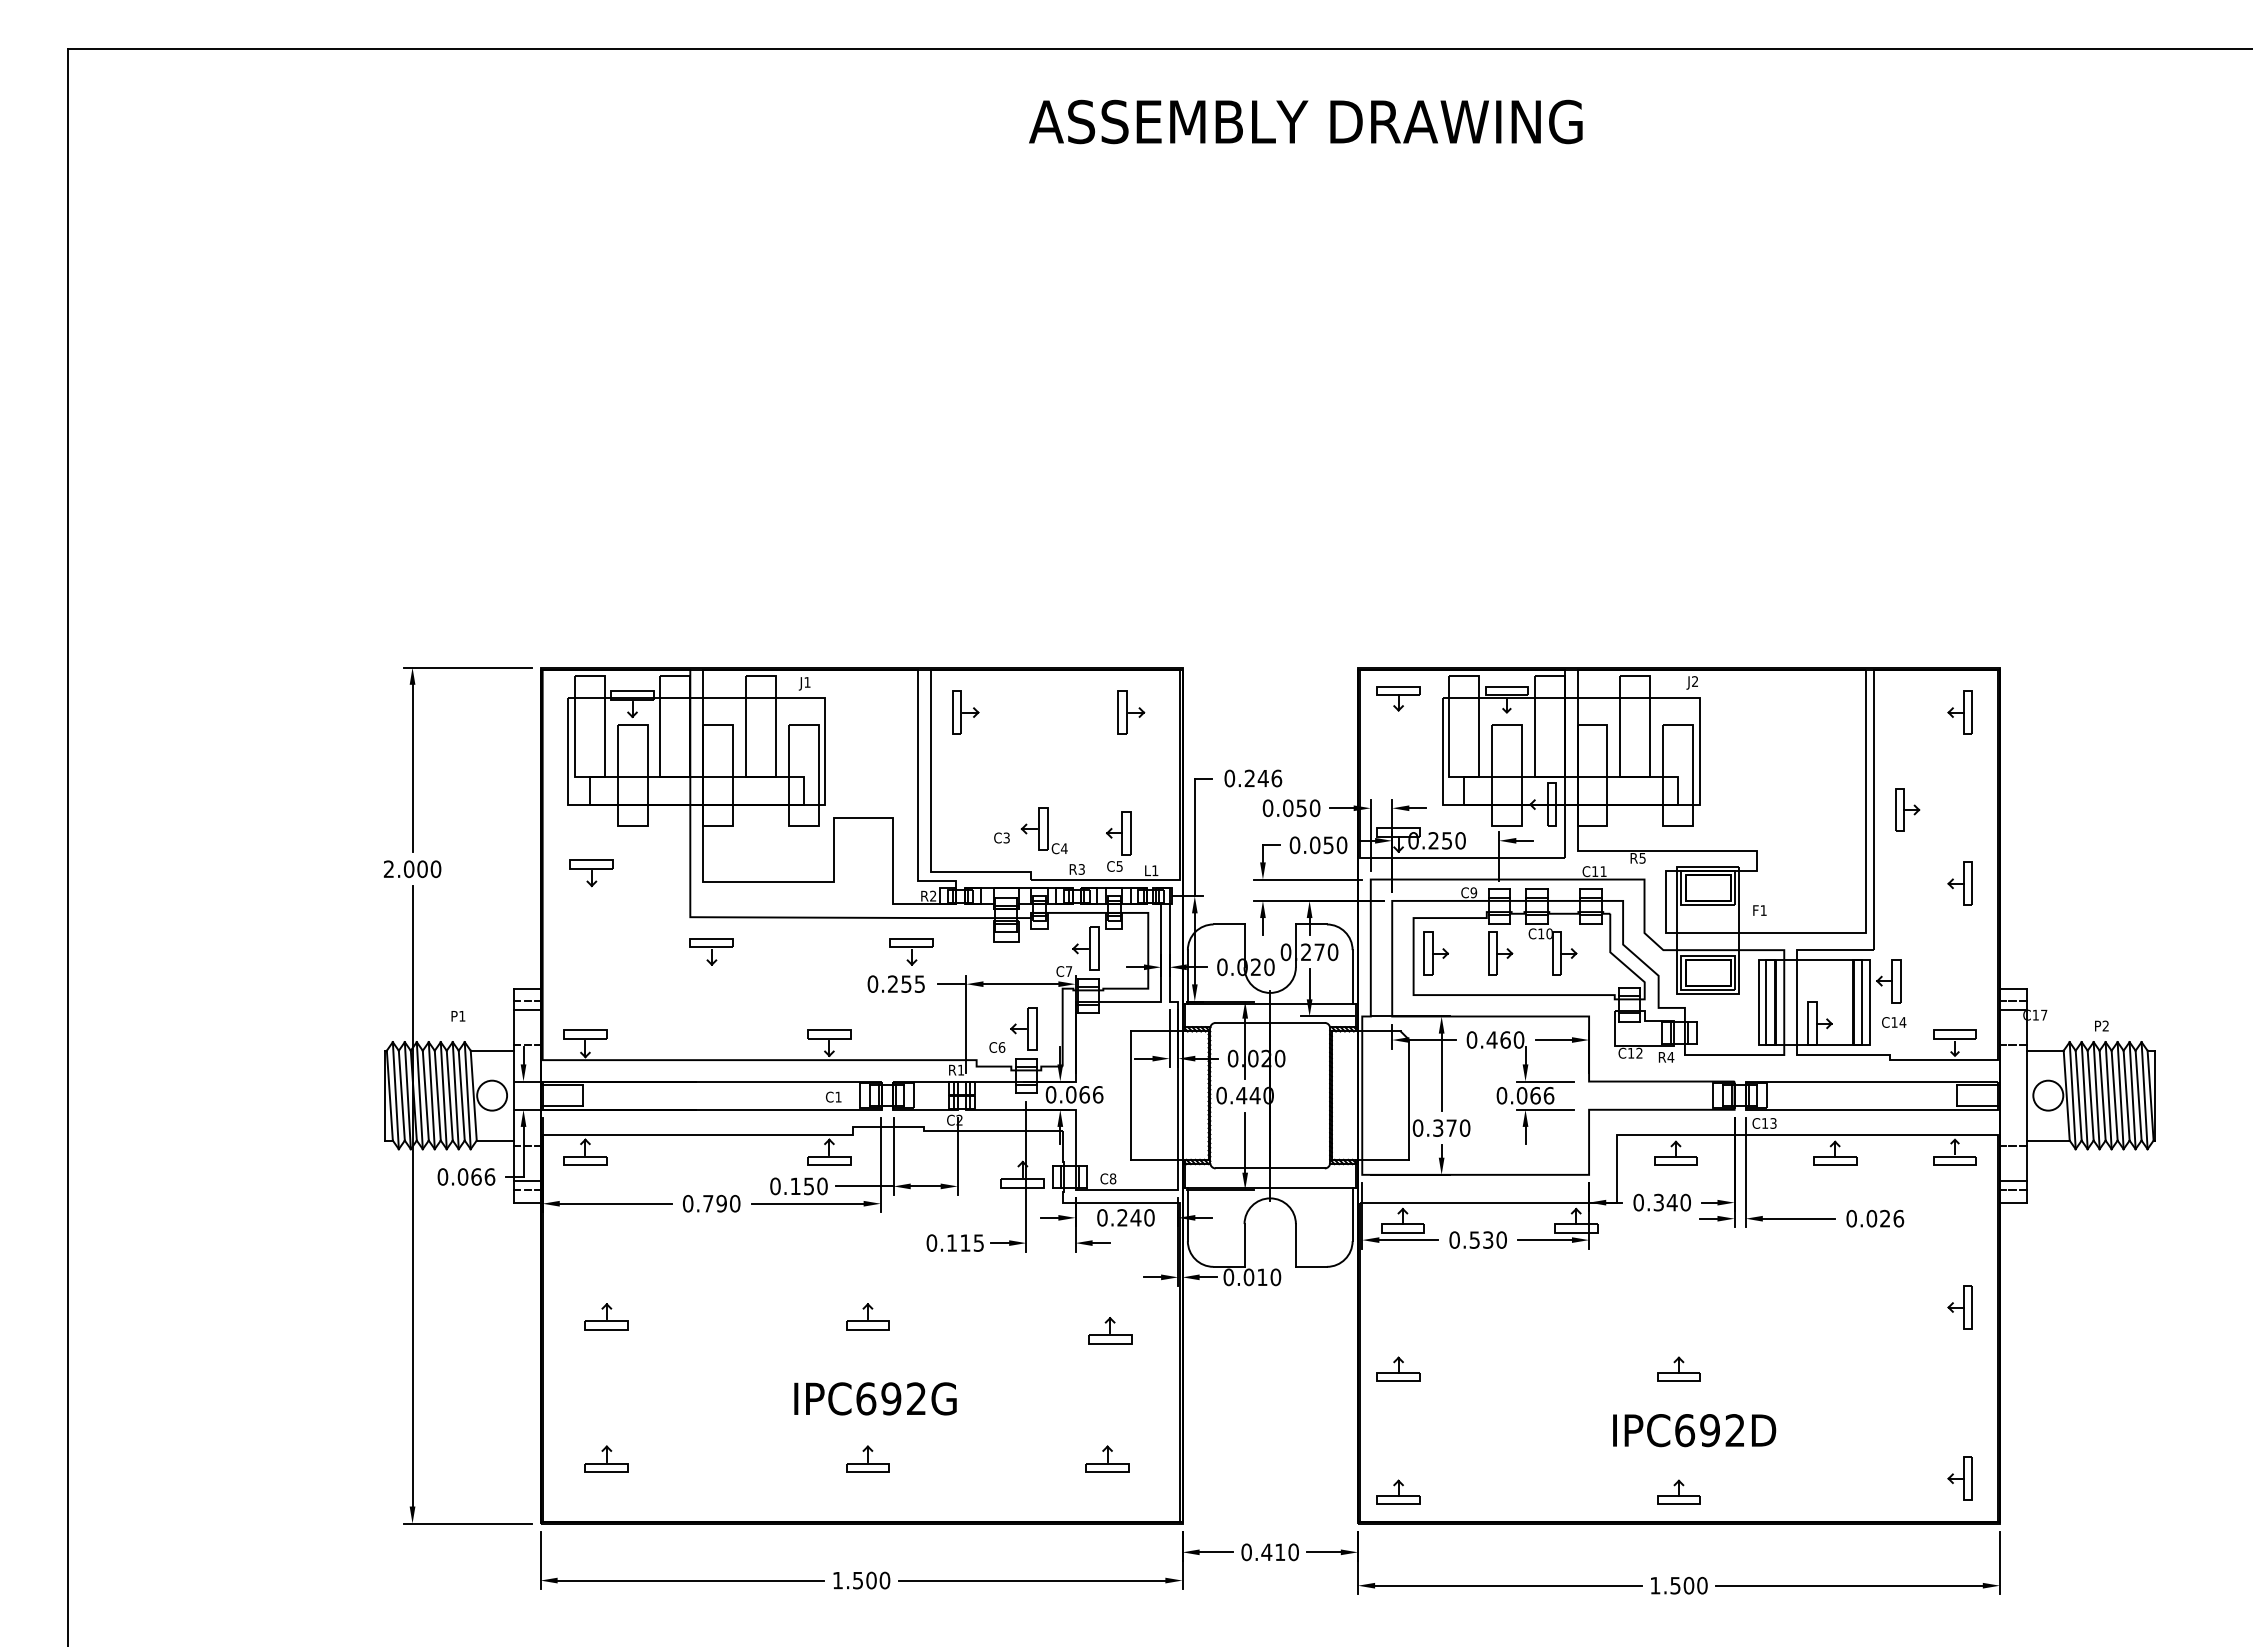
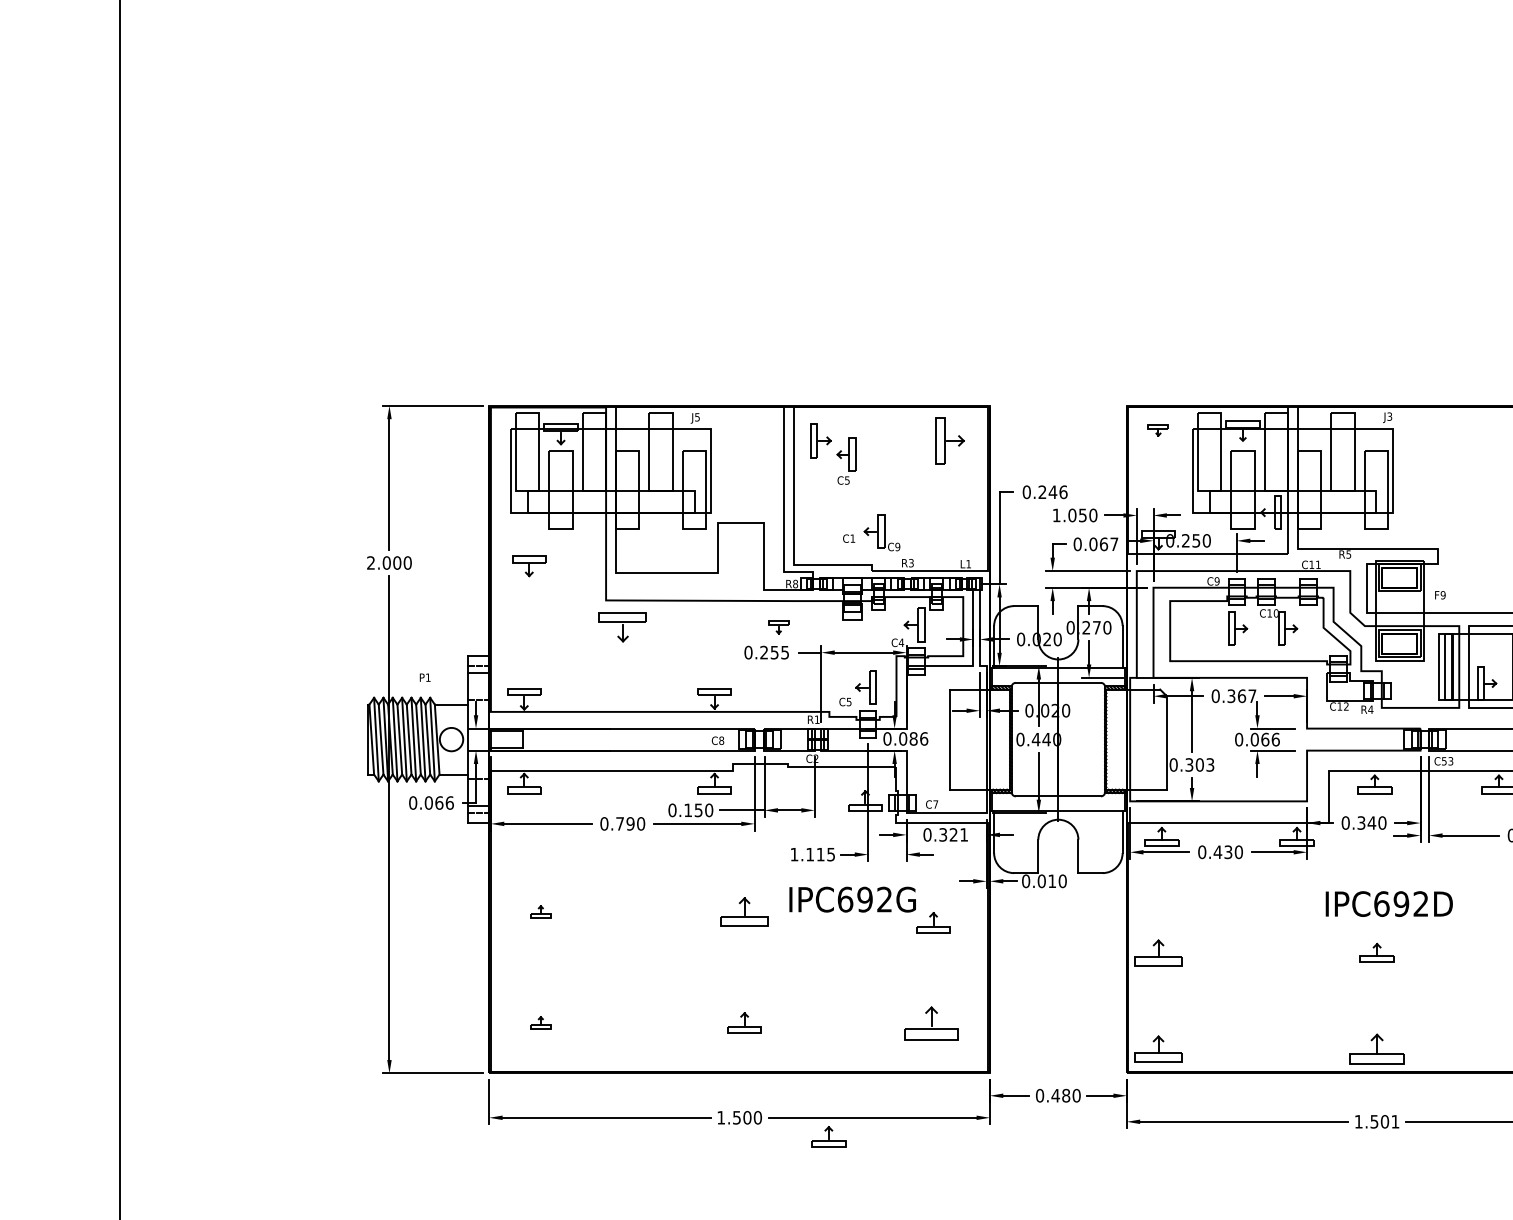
text: (1695, 681) -> (1390, 416), J2 -> J3
text: (807, 682) -> (697, 417), J1 -> J5
part: (1398, 698) -> (1158, 429), size x0.6
part: (1131, 712) -> (950, 440), size x1.4
text: (1267, 808) -> (1056, 515), 0.050 -> 1.050
text: (1006, 837) -> (852, 538), C3 -> C1
part: (1118, 841) -> (846, 461), moved
text: (1335, 845) -> (1109, 544), 0.050 -> 0.067
text: (1063, 848) -> (897, 546), C4 -> C9
text: (933, 896) -> (795, 584), R2 -> R8
text: (1763, 910) -> (1443, 595), F1 -> F9
part: (711, 951) -> (622, 627), size x1.4
part: (911, 951) -> (778, 627), size x0.6
part: (1435, 953) -> (1187, 628), removed
text: (1068, 971) -> (901, 642), C7 -> C4
text: (1505, 1039) -> (1241, 695), 0.460 -> 0.367
text: (1001, 1047) -> (848, 702), C6 -> C5
text: (1084, 1094) -> (913, 738), 0.066 -> 0.086
text: (838, 1096) -> (721, 740), C1 -> C8
text: (1765, 1123) -> (1444, 761), C13 -> C53
text: (1458, 1127) -> (1205, 764), 0.370 -> 0.303
text: (1112, 1178) -> (935, 804), C8 -> C7
text: (1135, 1217) -> (953, 834), 0.240 -> 0.321
text: (1474, 1239) -> (1217, 851), 0.530 -> 0.430
text: (931, 1242) -> (794, 854), 0.115 -> 1.115
part: (606, 1316) -> (540, 911), size x0.6
part: (867, 1316) -> (744, 911), size x1.4
part: (1398, 1368) -> (1158, 952), size x1.4
text: (875, 1398) -> (852, 899), moved
text: (1694, 1430) -> (1389, 904), moved
part: (606, 1458) -> (540, 1022), size x0.6
part: (1107, 1458) -> (931, 1022), size x1.6
part: (1398, 1491) -> (1158, 1048), size x1.4
part: (1678, 1491) -> (1376, 1048), size x1.6
text: (1280, 1552) -> (1066, 1095), 0.410 -> 0.480
text: (1702, 1585) -> (1395, 1121), 1.500 -> 1.501
part: (975, 1604) -> (828, 1136), added

